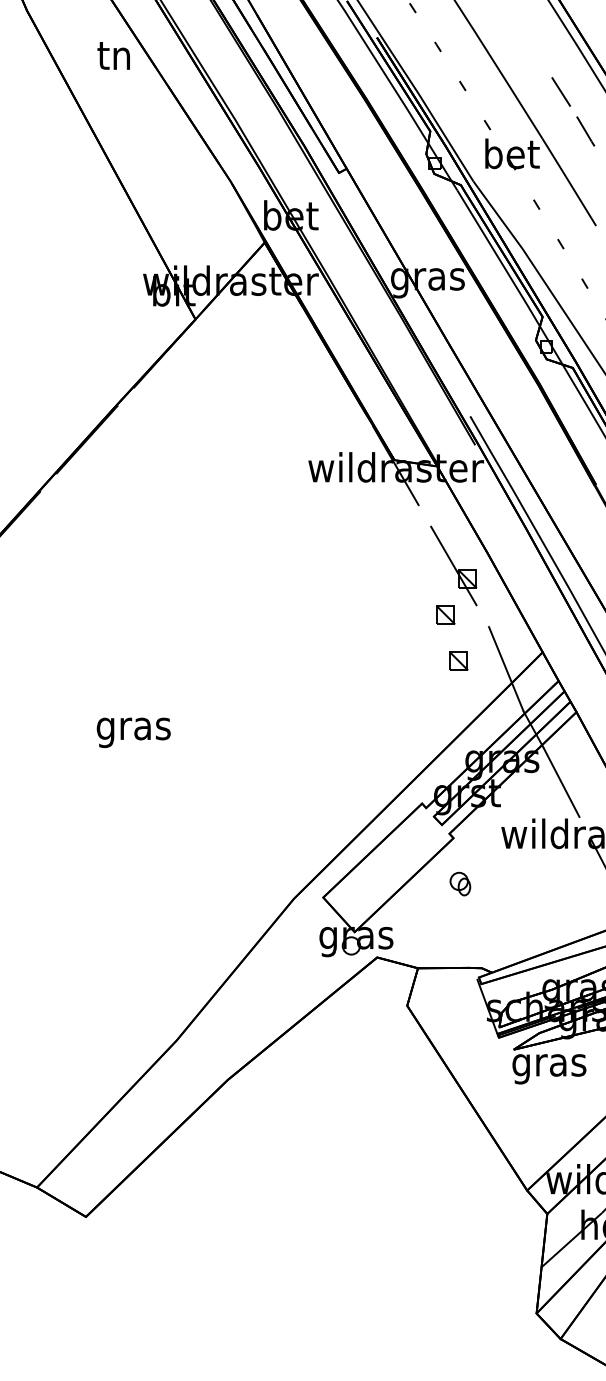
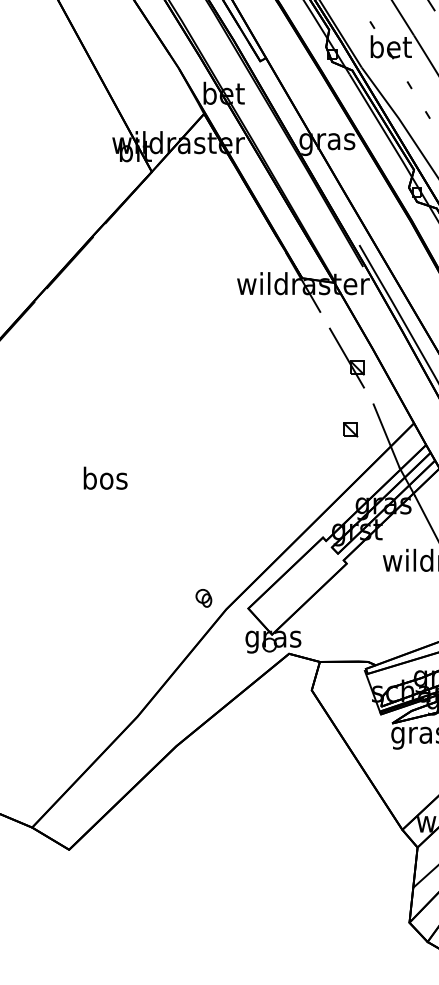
part: (445, 614) -> (340, 394), removed
text: (133, 728) -> (105, 480), gras -> bos
part: (460, 883) -> (203, 597), moved

